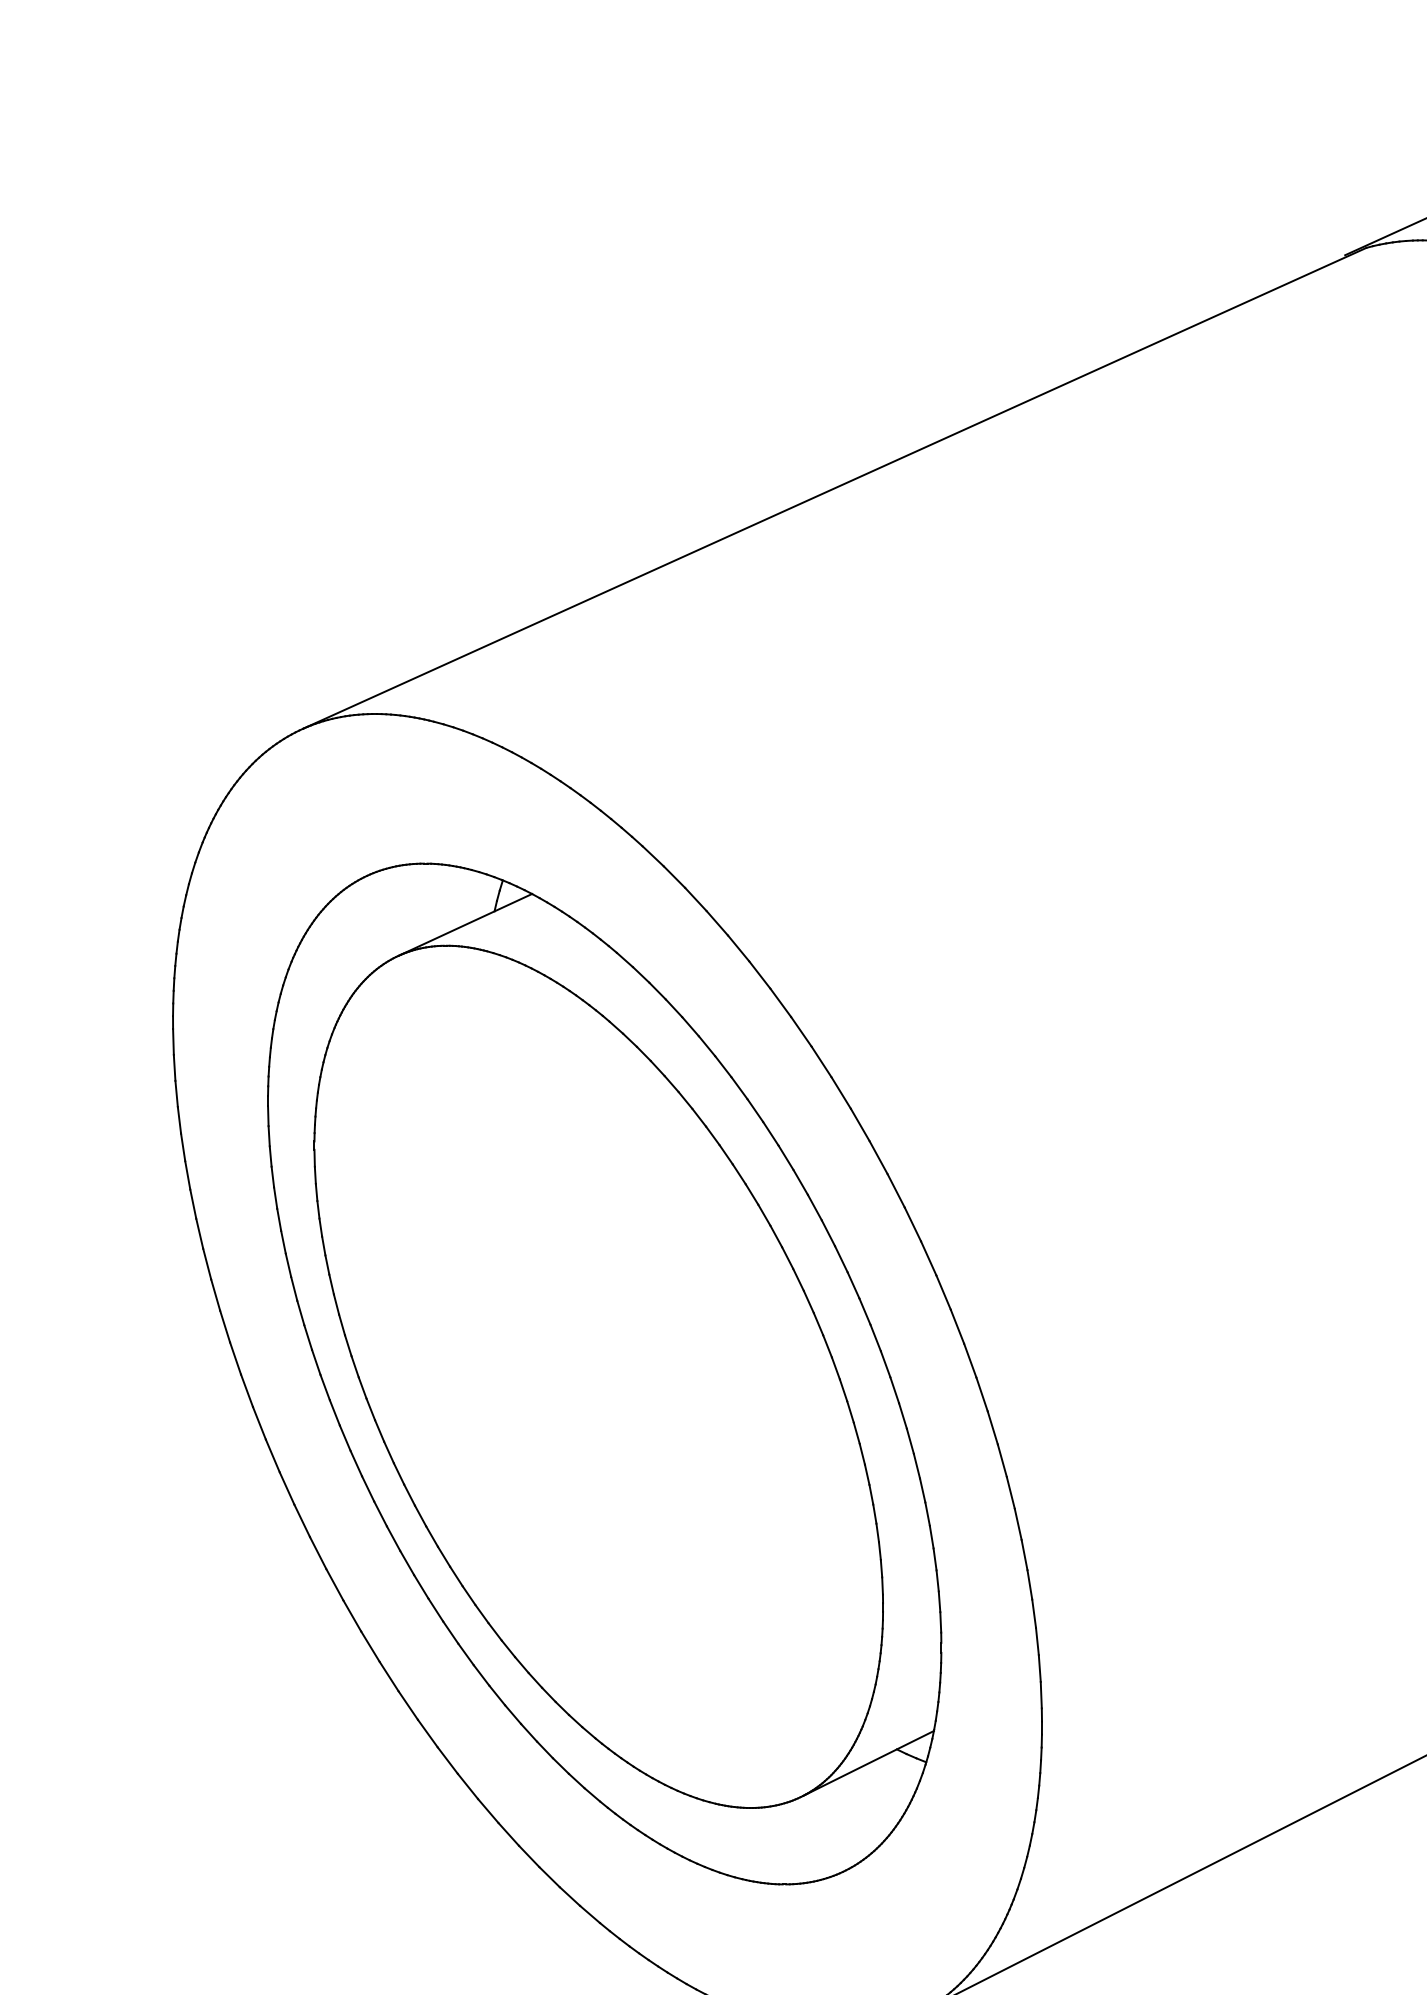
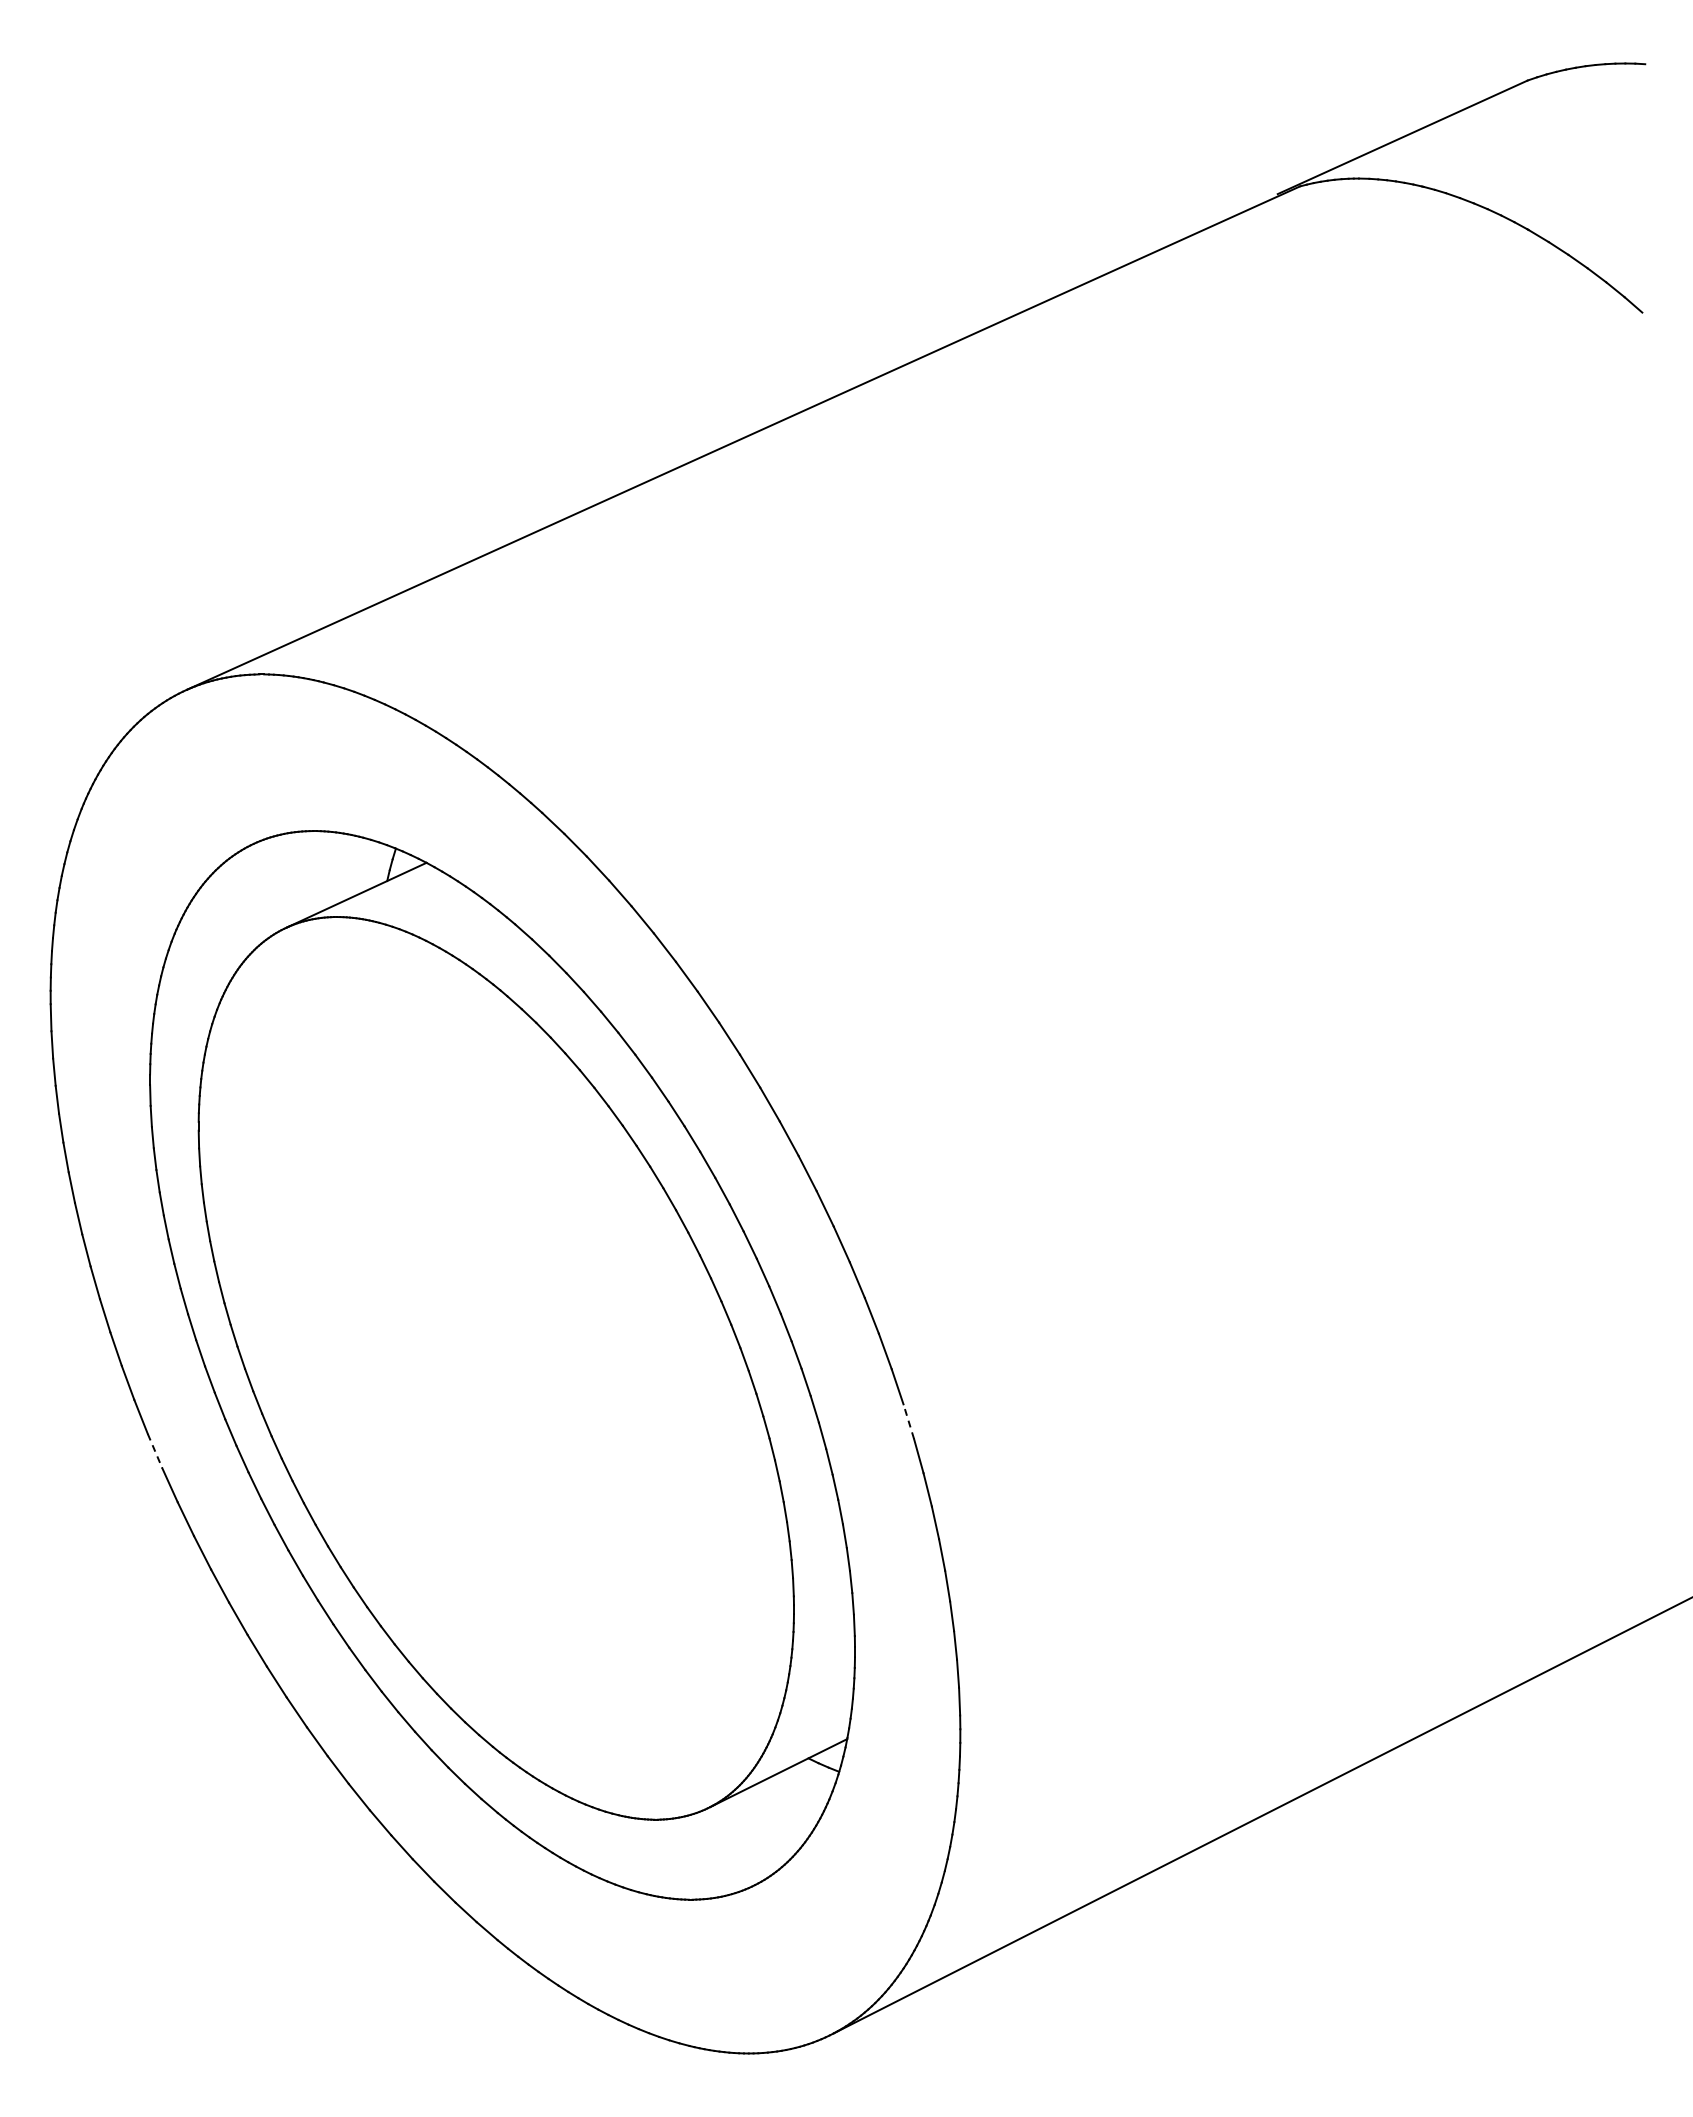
line: (992, 1427) -> (908, 1421), solid -> dashed
line: (273, 1456) -> (155, 1451), solid -> dashed

